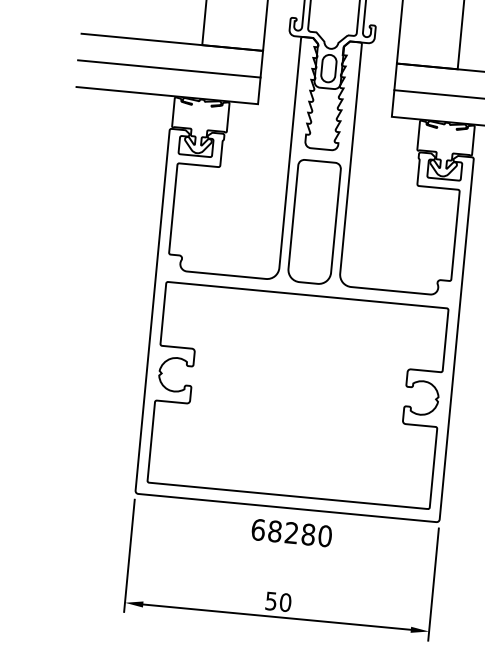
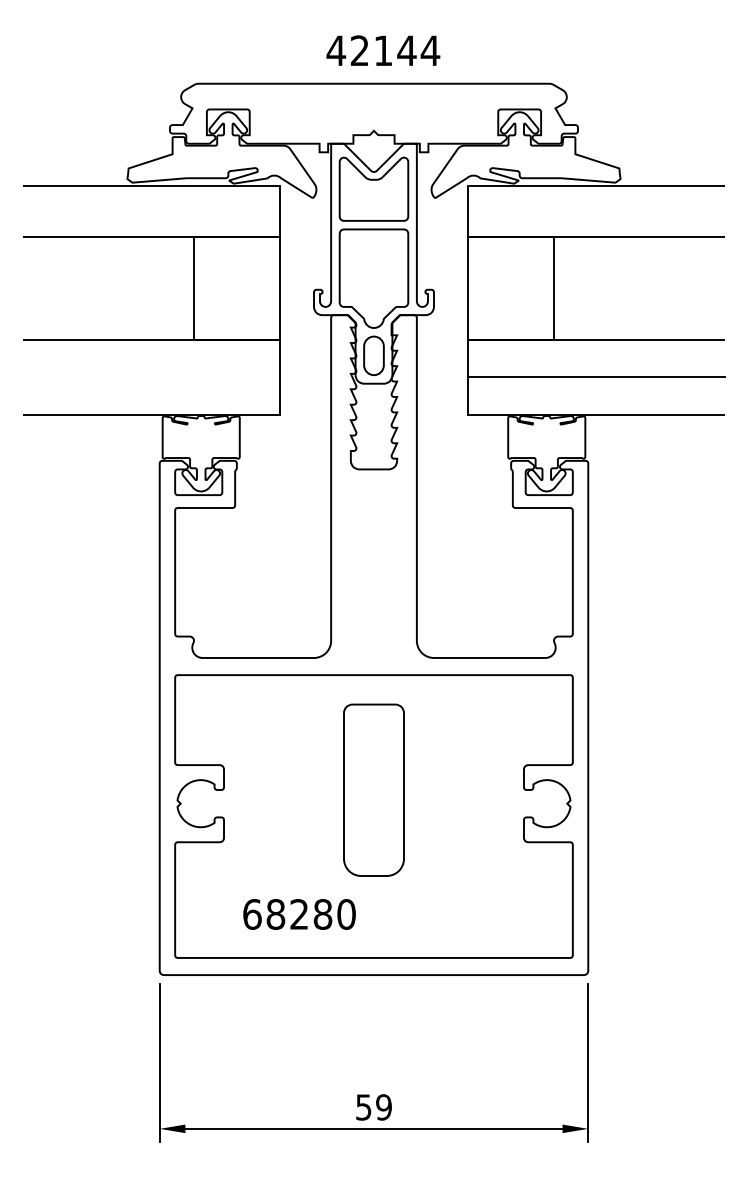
line: (168, 68) -> (150, 377), removed
part: (314, 221) -> (373, 789), moved
text: (291, 533) -> (299, 914), moved
text: (285, 602) -> (383, 1107), 50 -> 59

